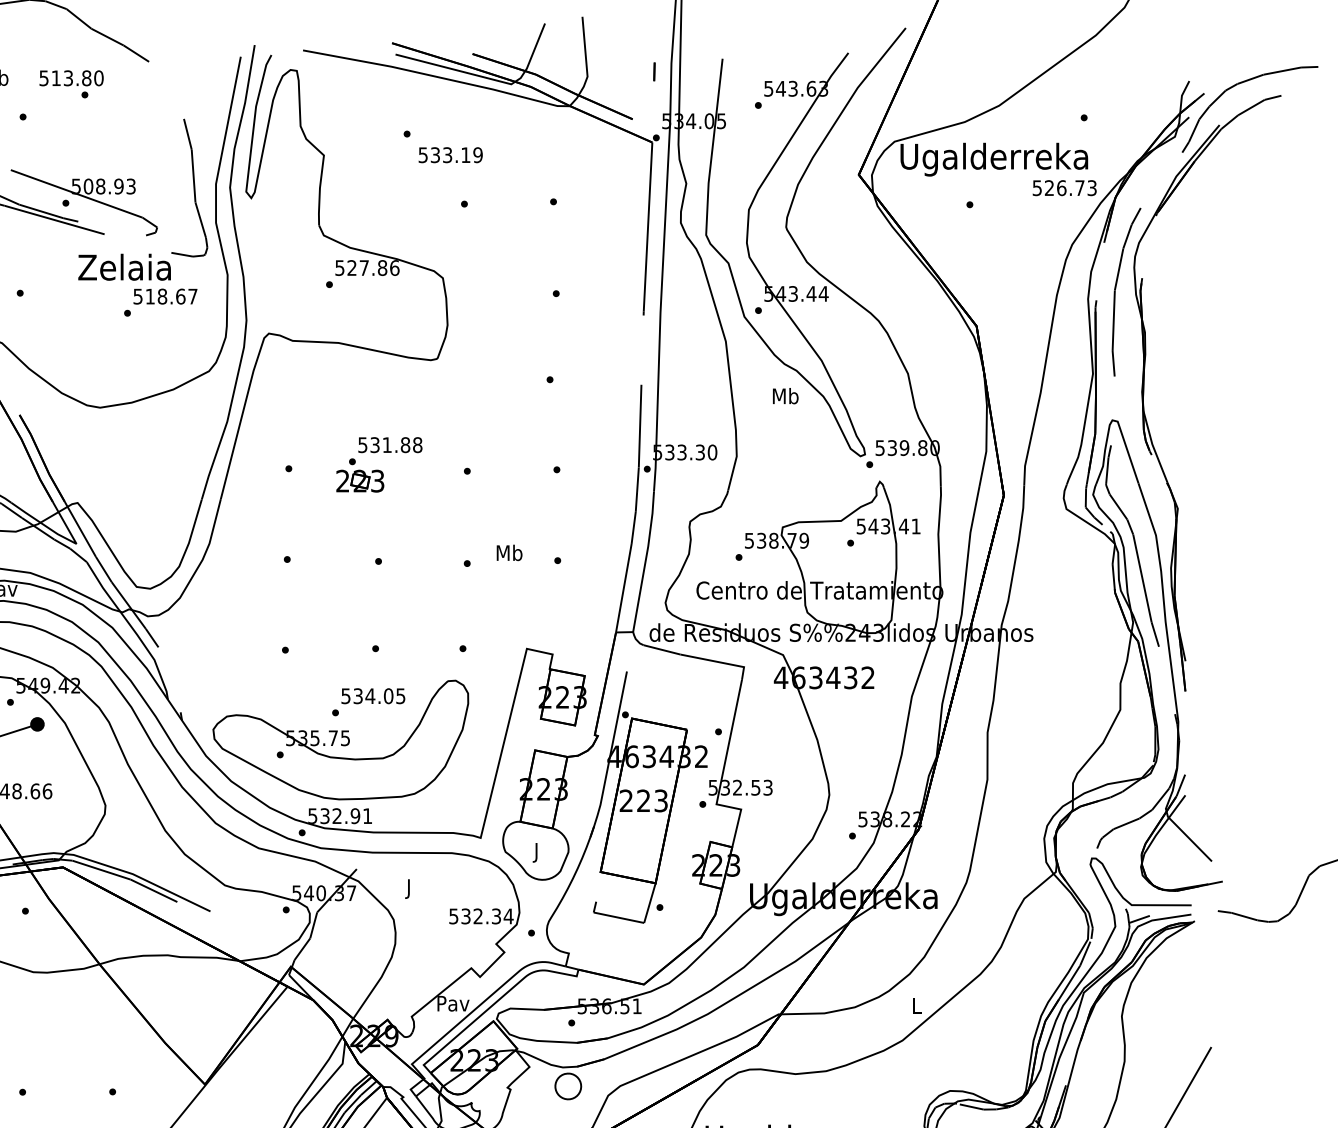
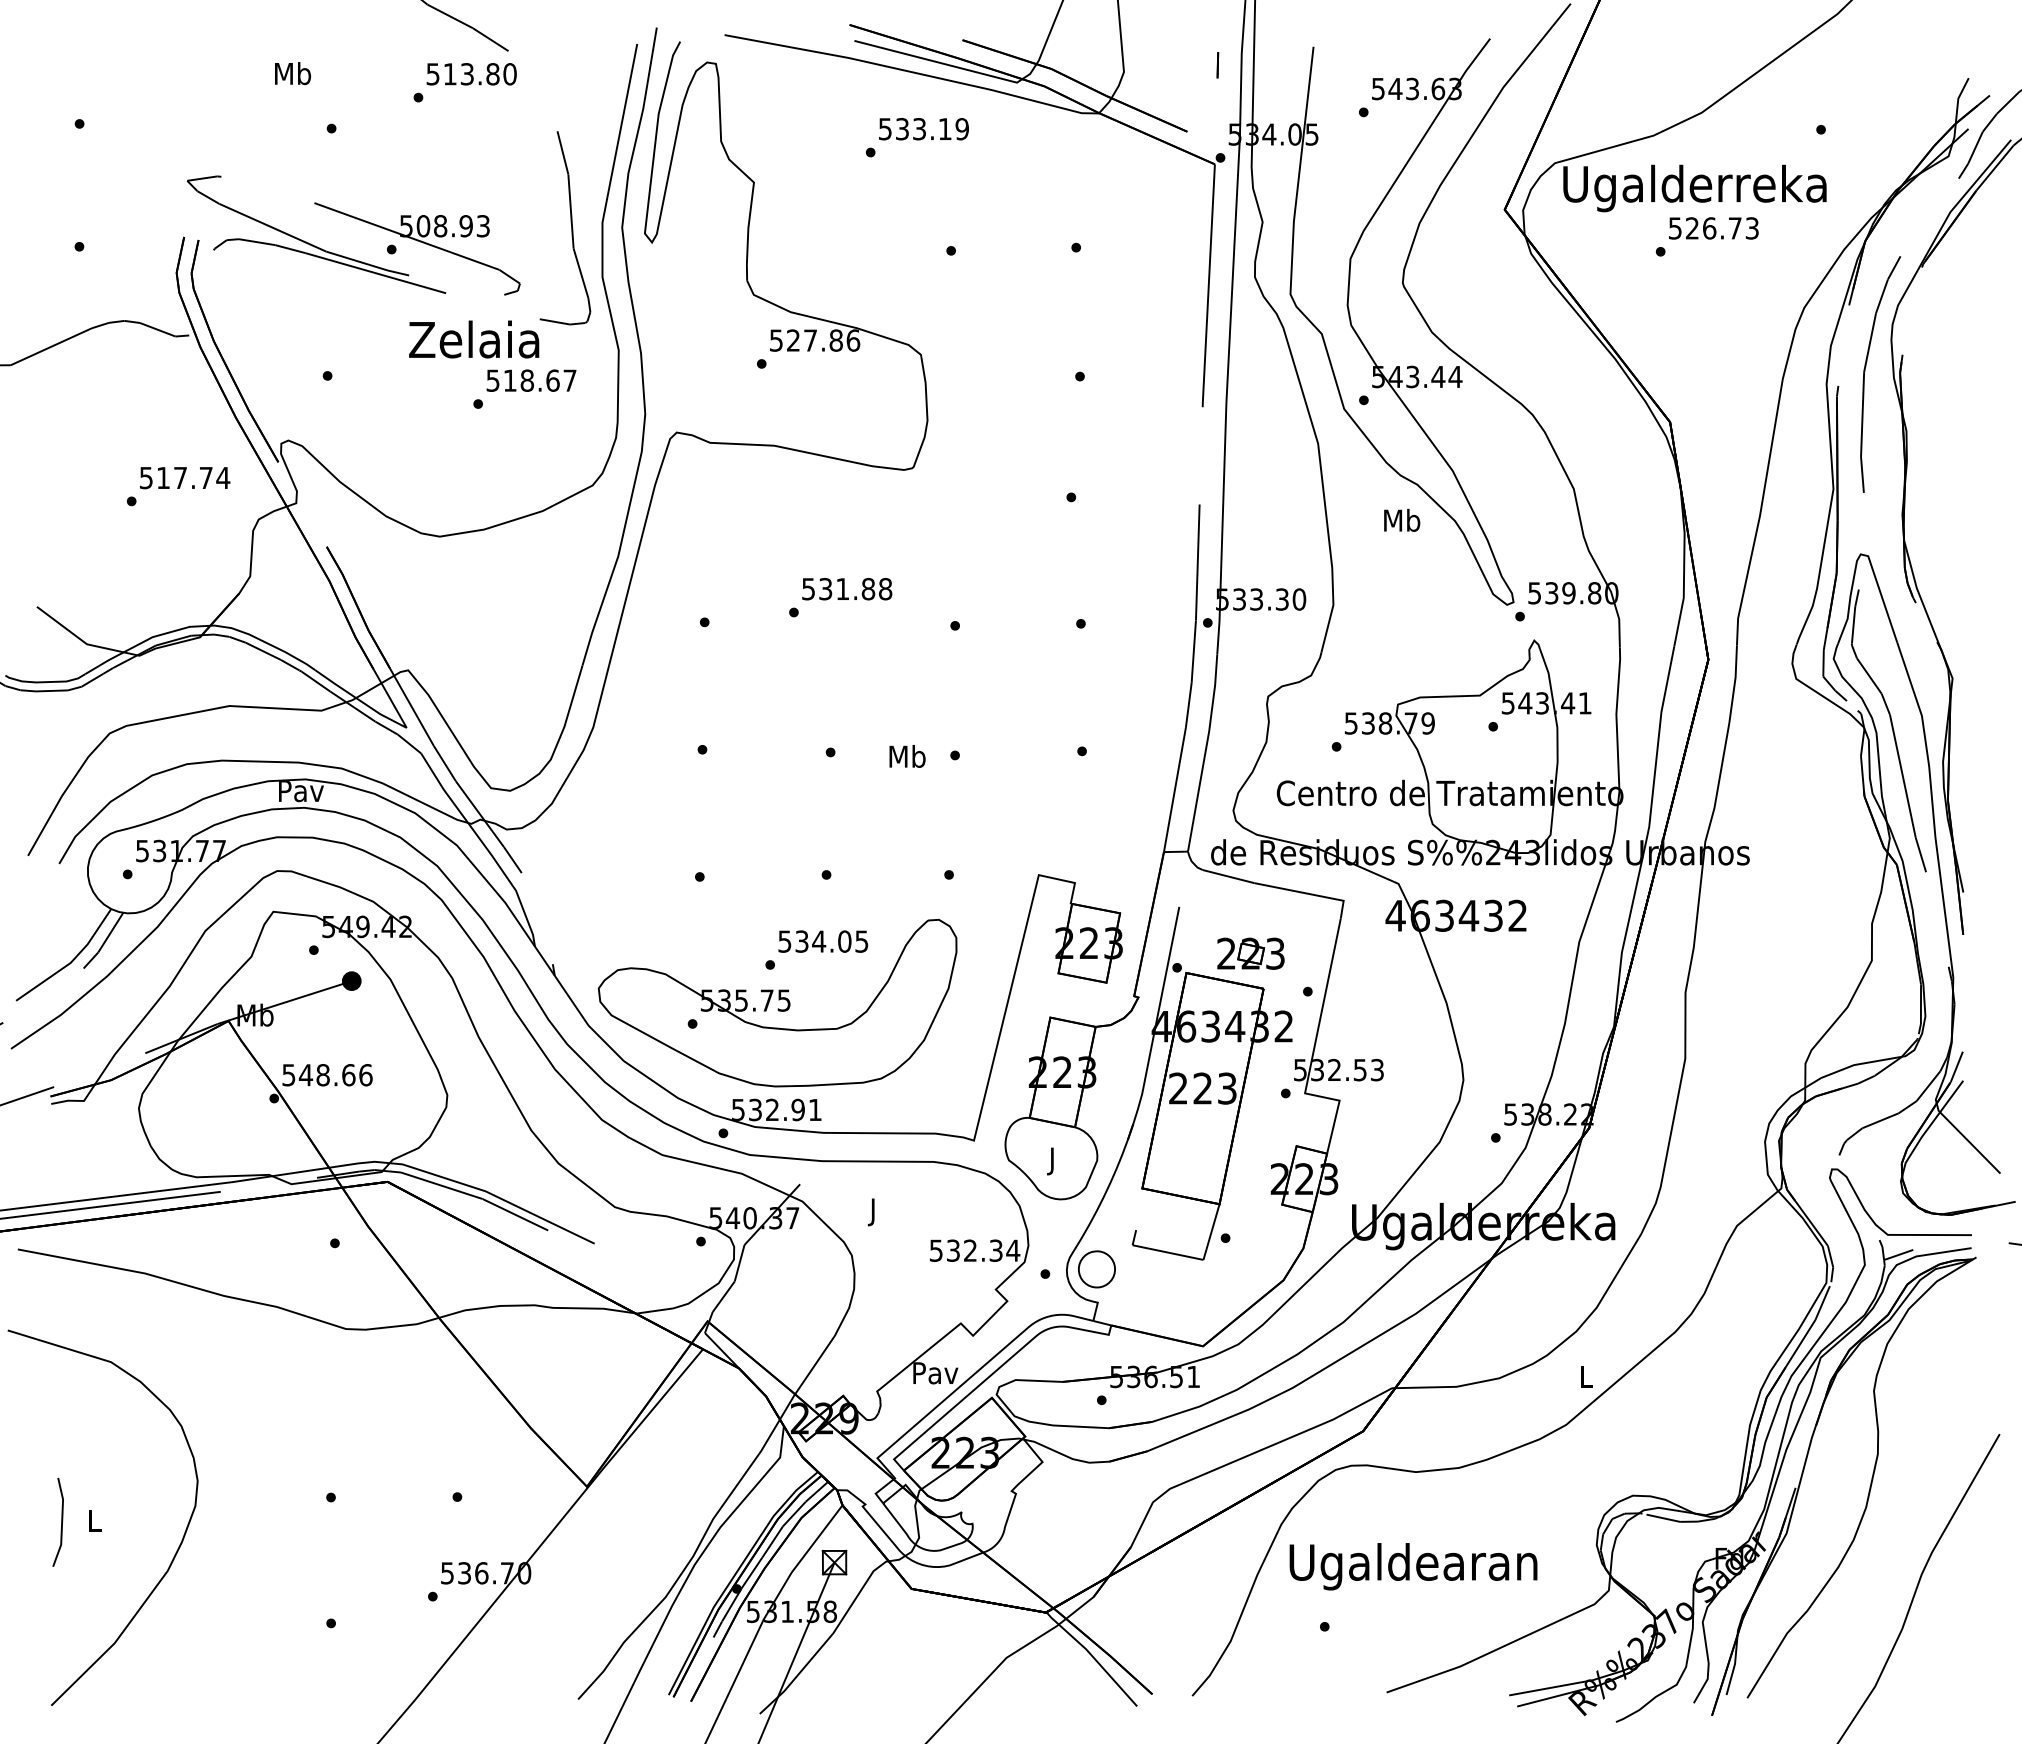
text: (71, 78) -> (471, 74), moved
text: (450, 155) -> (923, 129), moved
text: (1064, 188) -> (1713, 228), moved
part: (359, 480) -> (1250, 953), moved
text: (509, 552) -> (907, 756), moved
part: (567, 1086) -> (1096, 1269), moved

